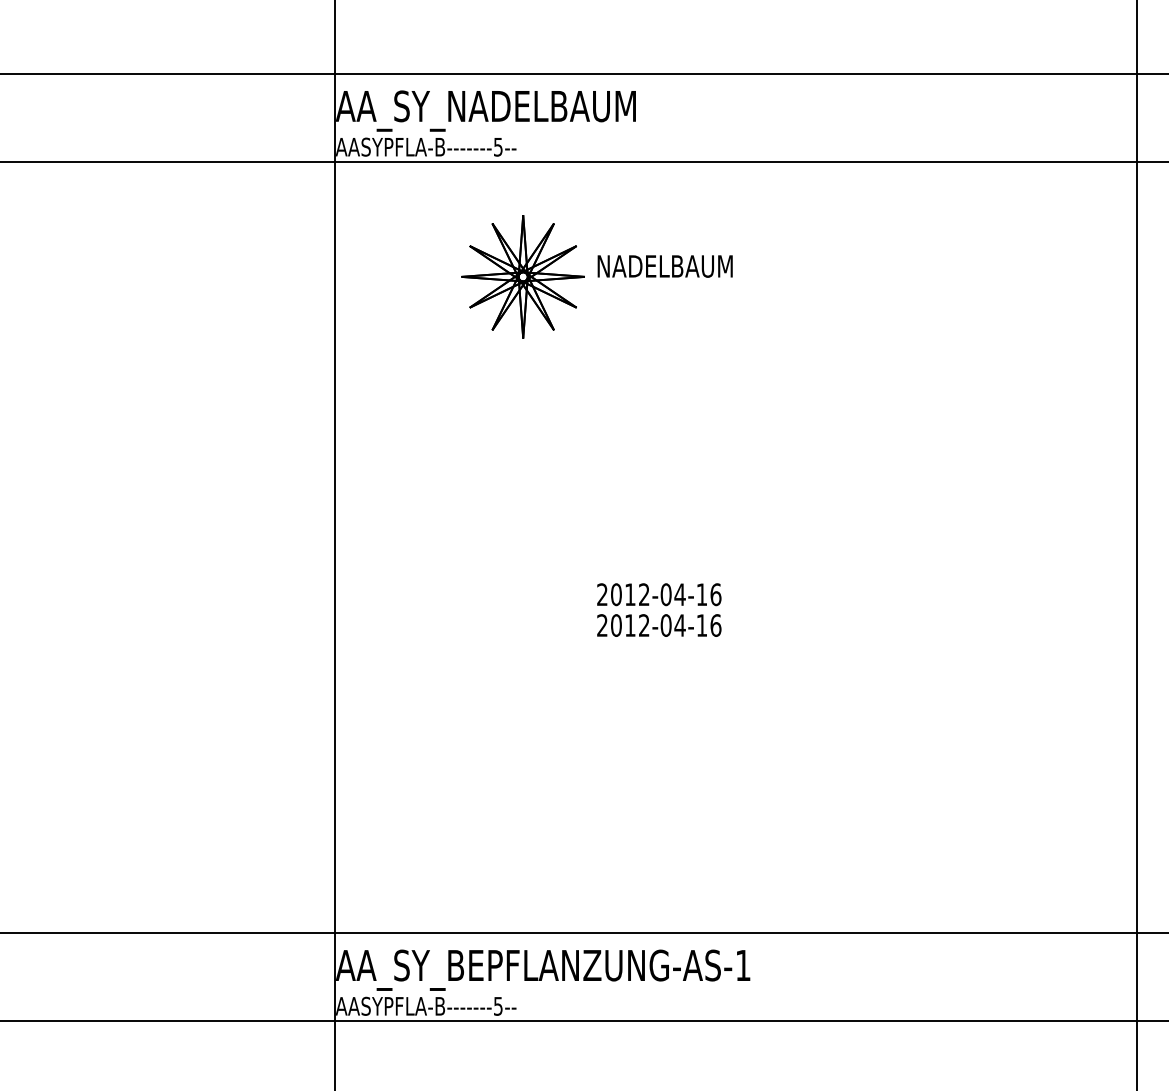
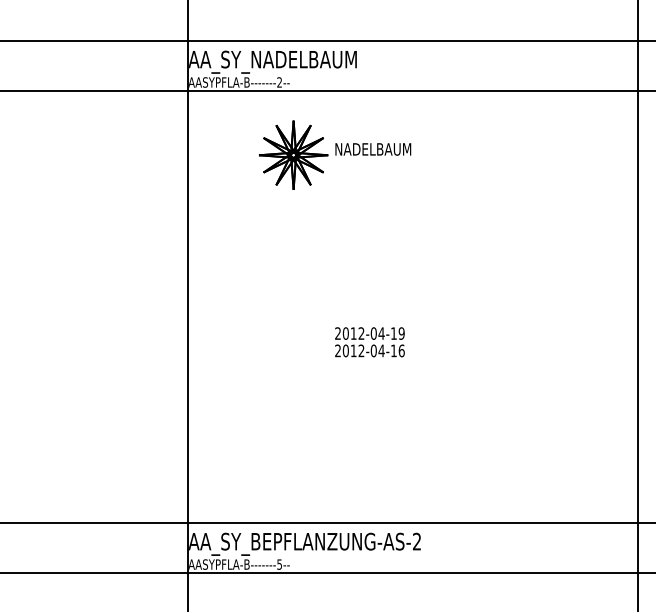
text: (498, 147) -> (279, 82), AASYPFLA-B-------5-- -> AASYPFLA-B-------2--
text: (715, 594) -> (401, 333), 2012-04-16 -> 2012-04-19
text: (742, 965) -> (416, 541), AA_SY_BEPFLANZUNG-AS-1 -> AA_SY_BEPFLANZUNG-AS-2

